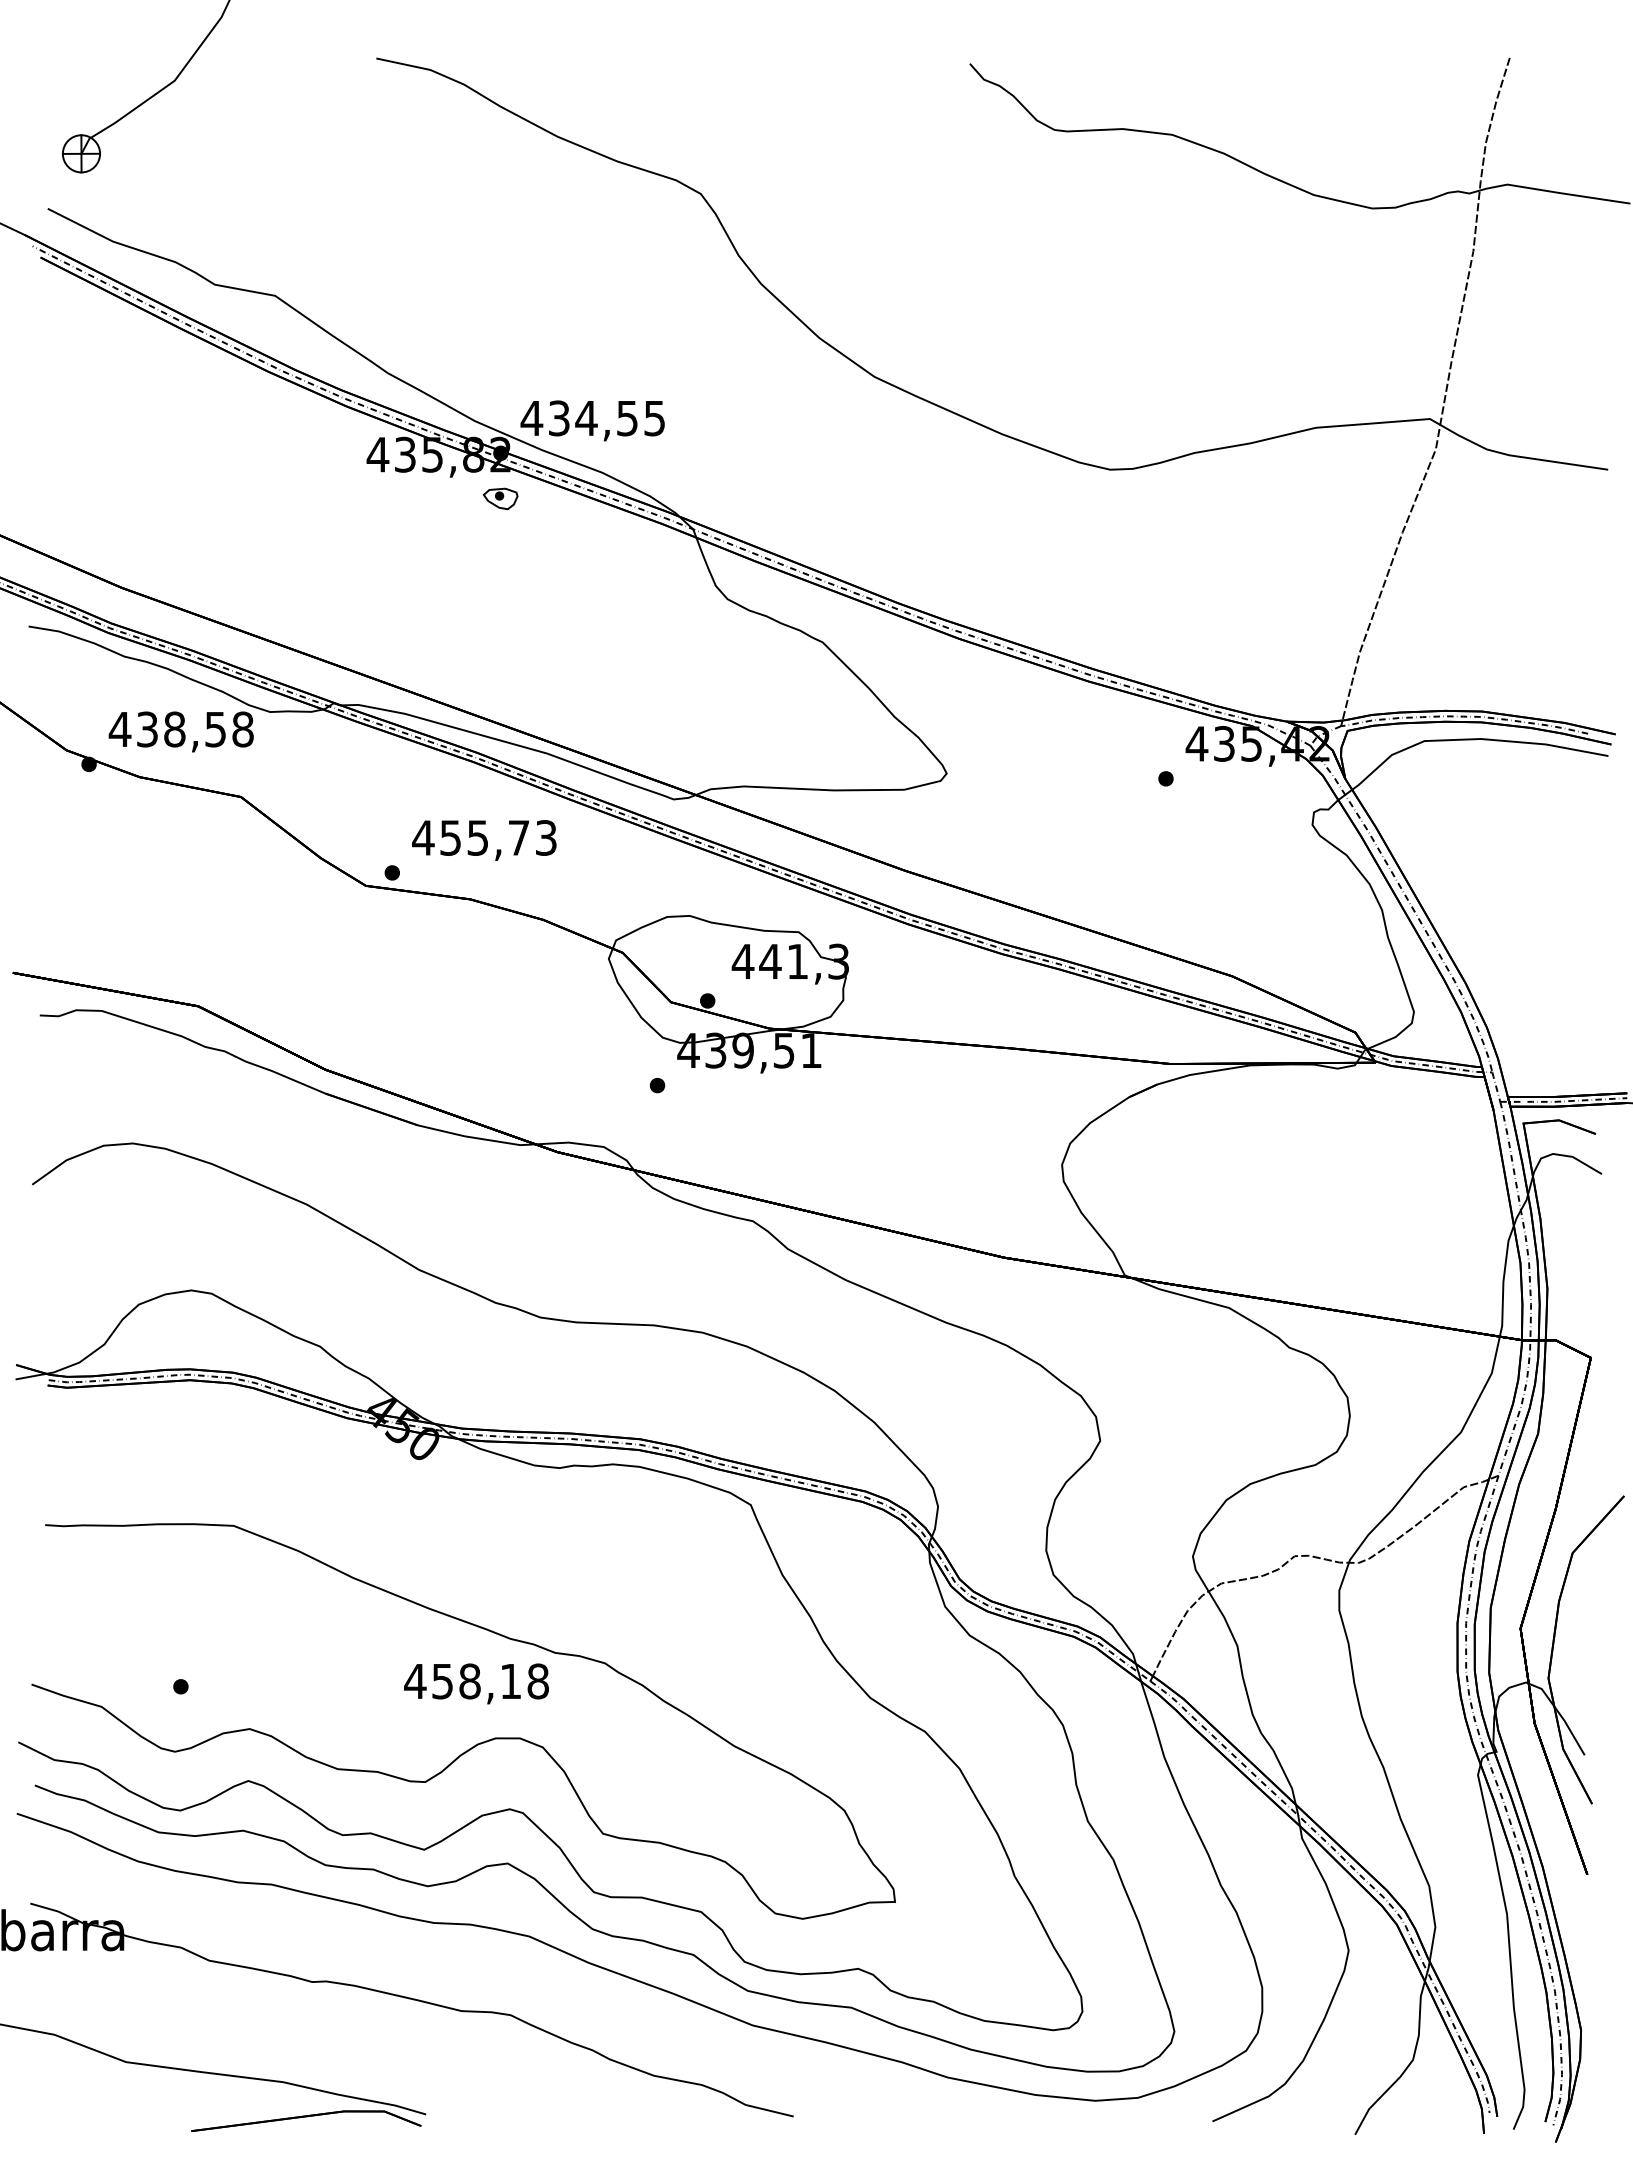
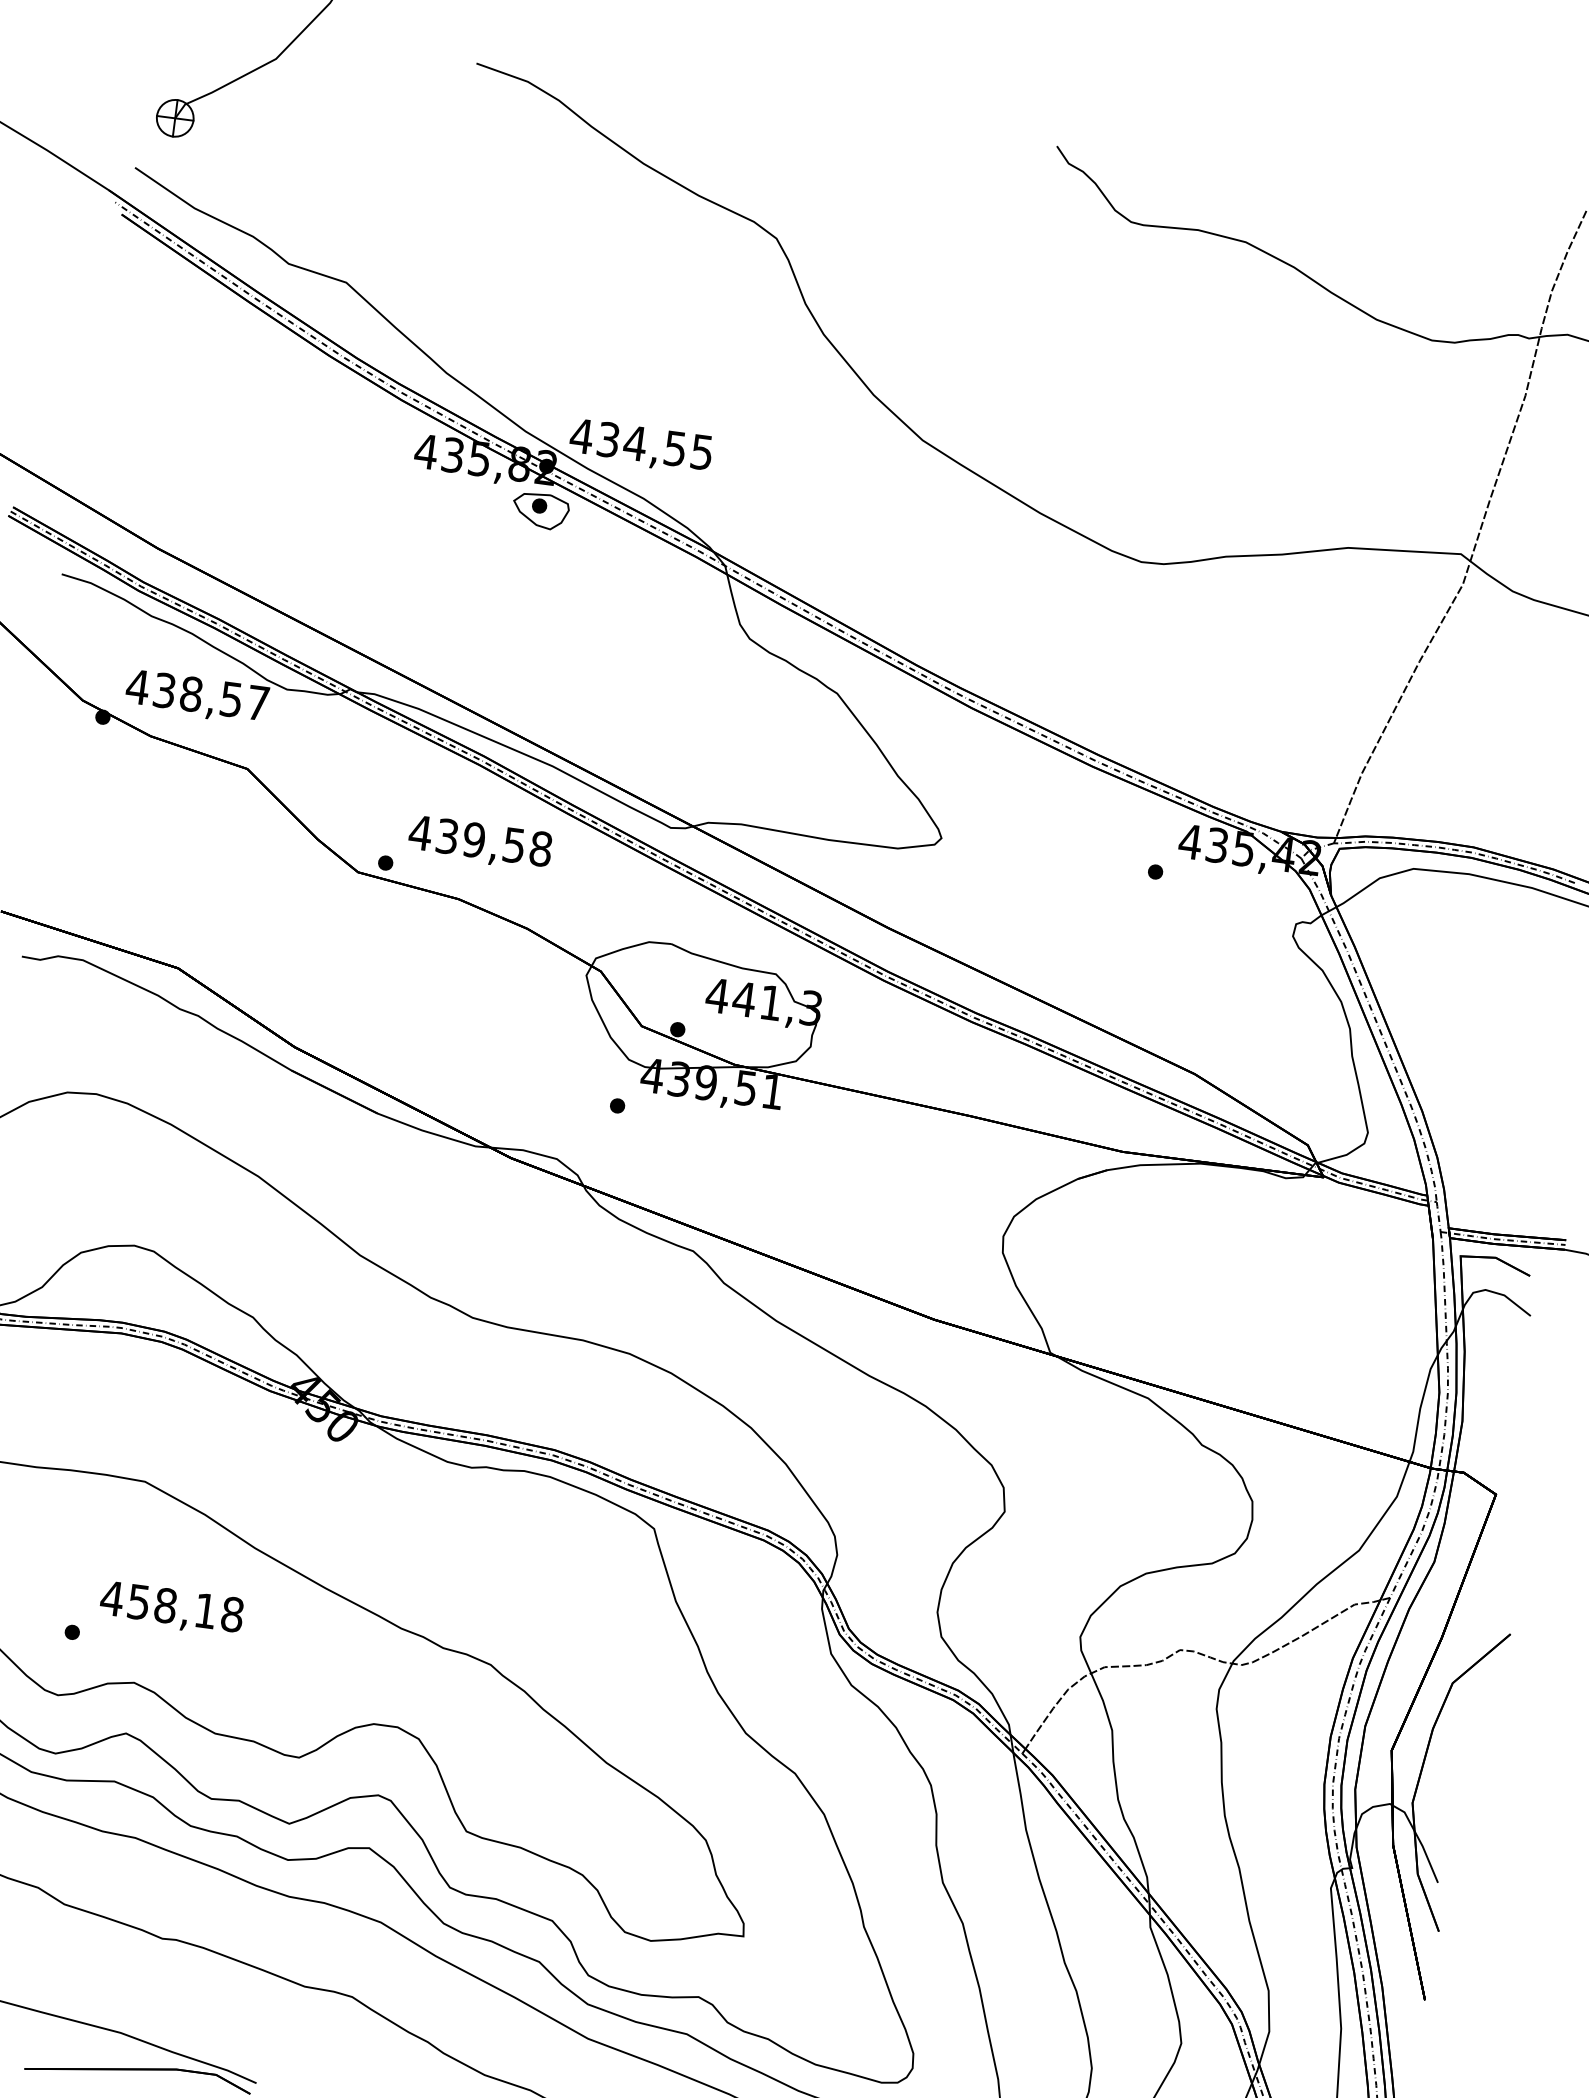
part: (500, 498) -> (540, 510), size x1.67
text: (242, 729) -> (257, 703), 438,58 -> 438,57
text: (499, 837) -> (495, 842), 455,73 -> 439,58
text: (476, 1683) -> (171, 1608), moved

